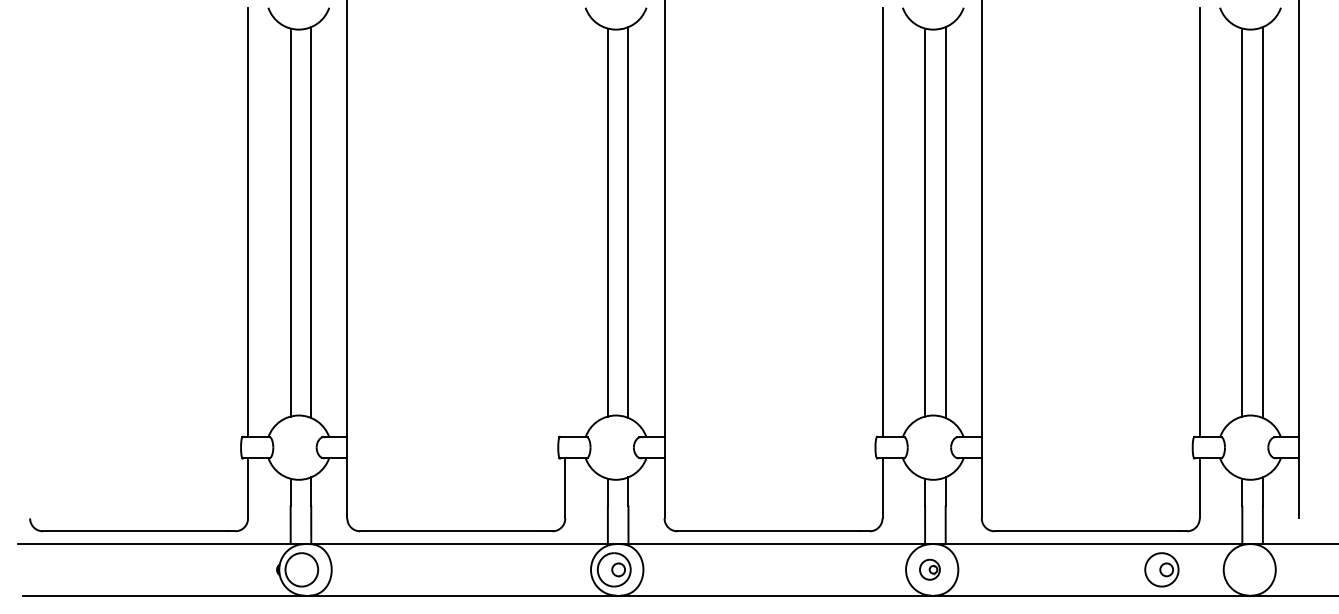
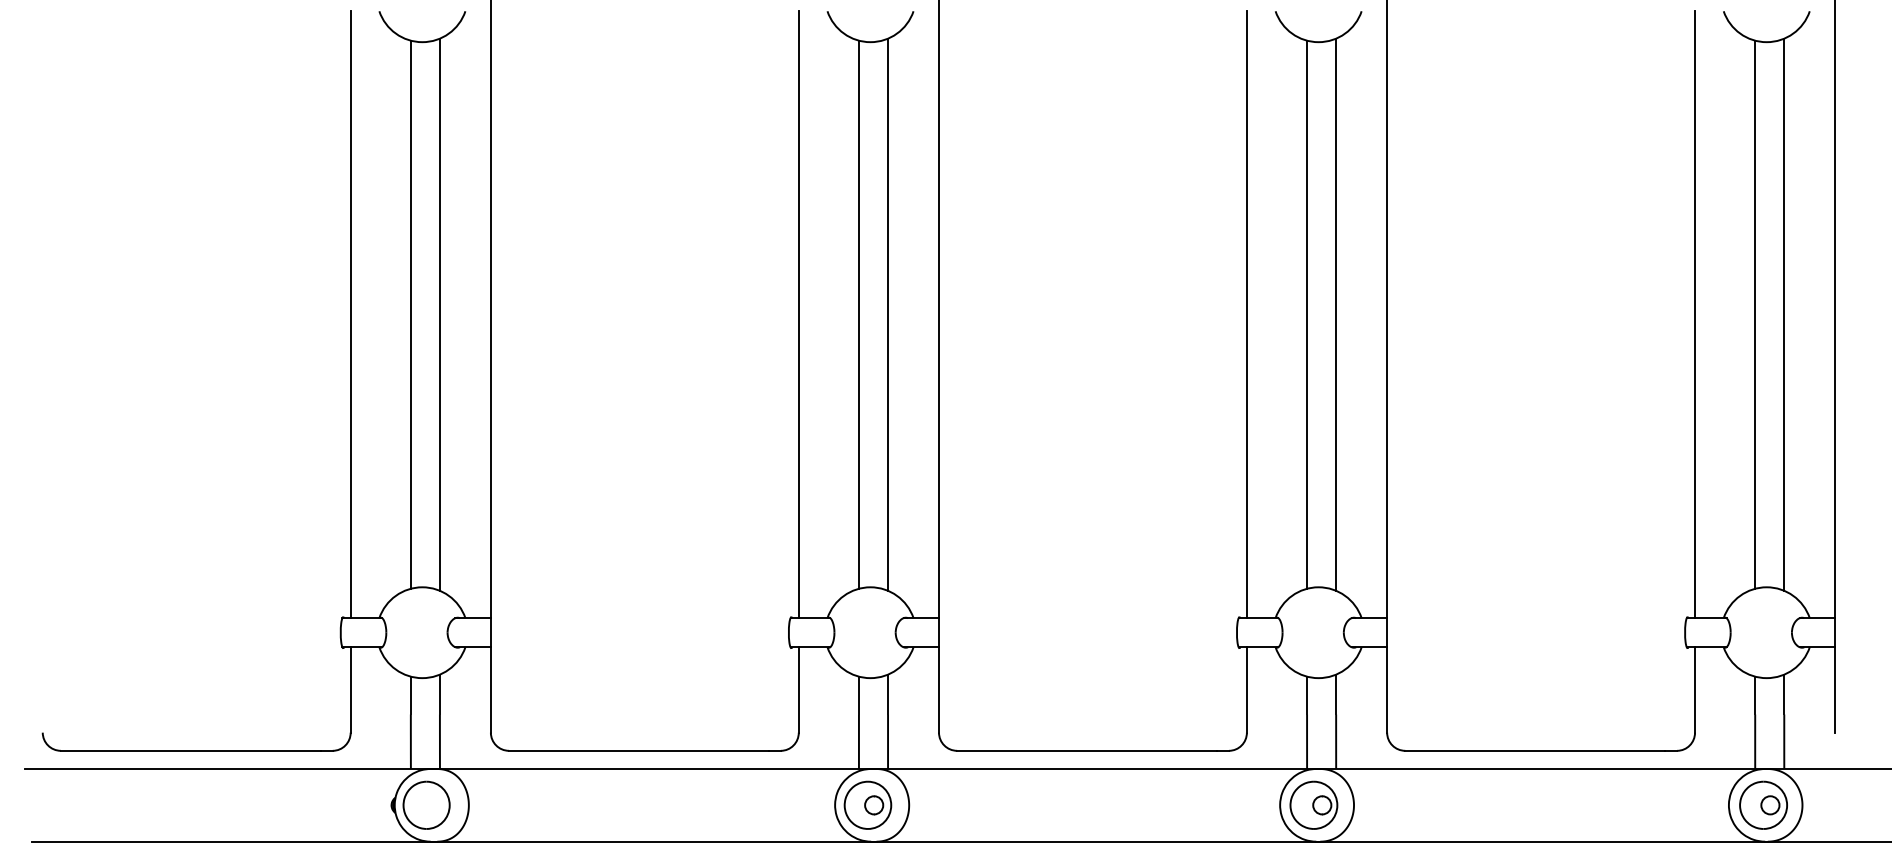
line: (565, 222) -> (798, 314), added
part: (929, 569) -> (1313, 804), size x1.67
part: (1161, 569) -> (1763, 804), moved

